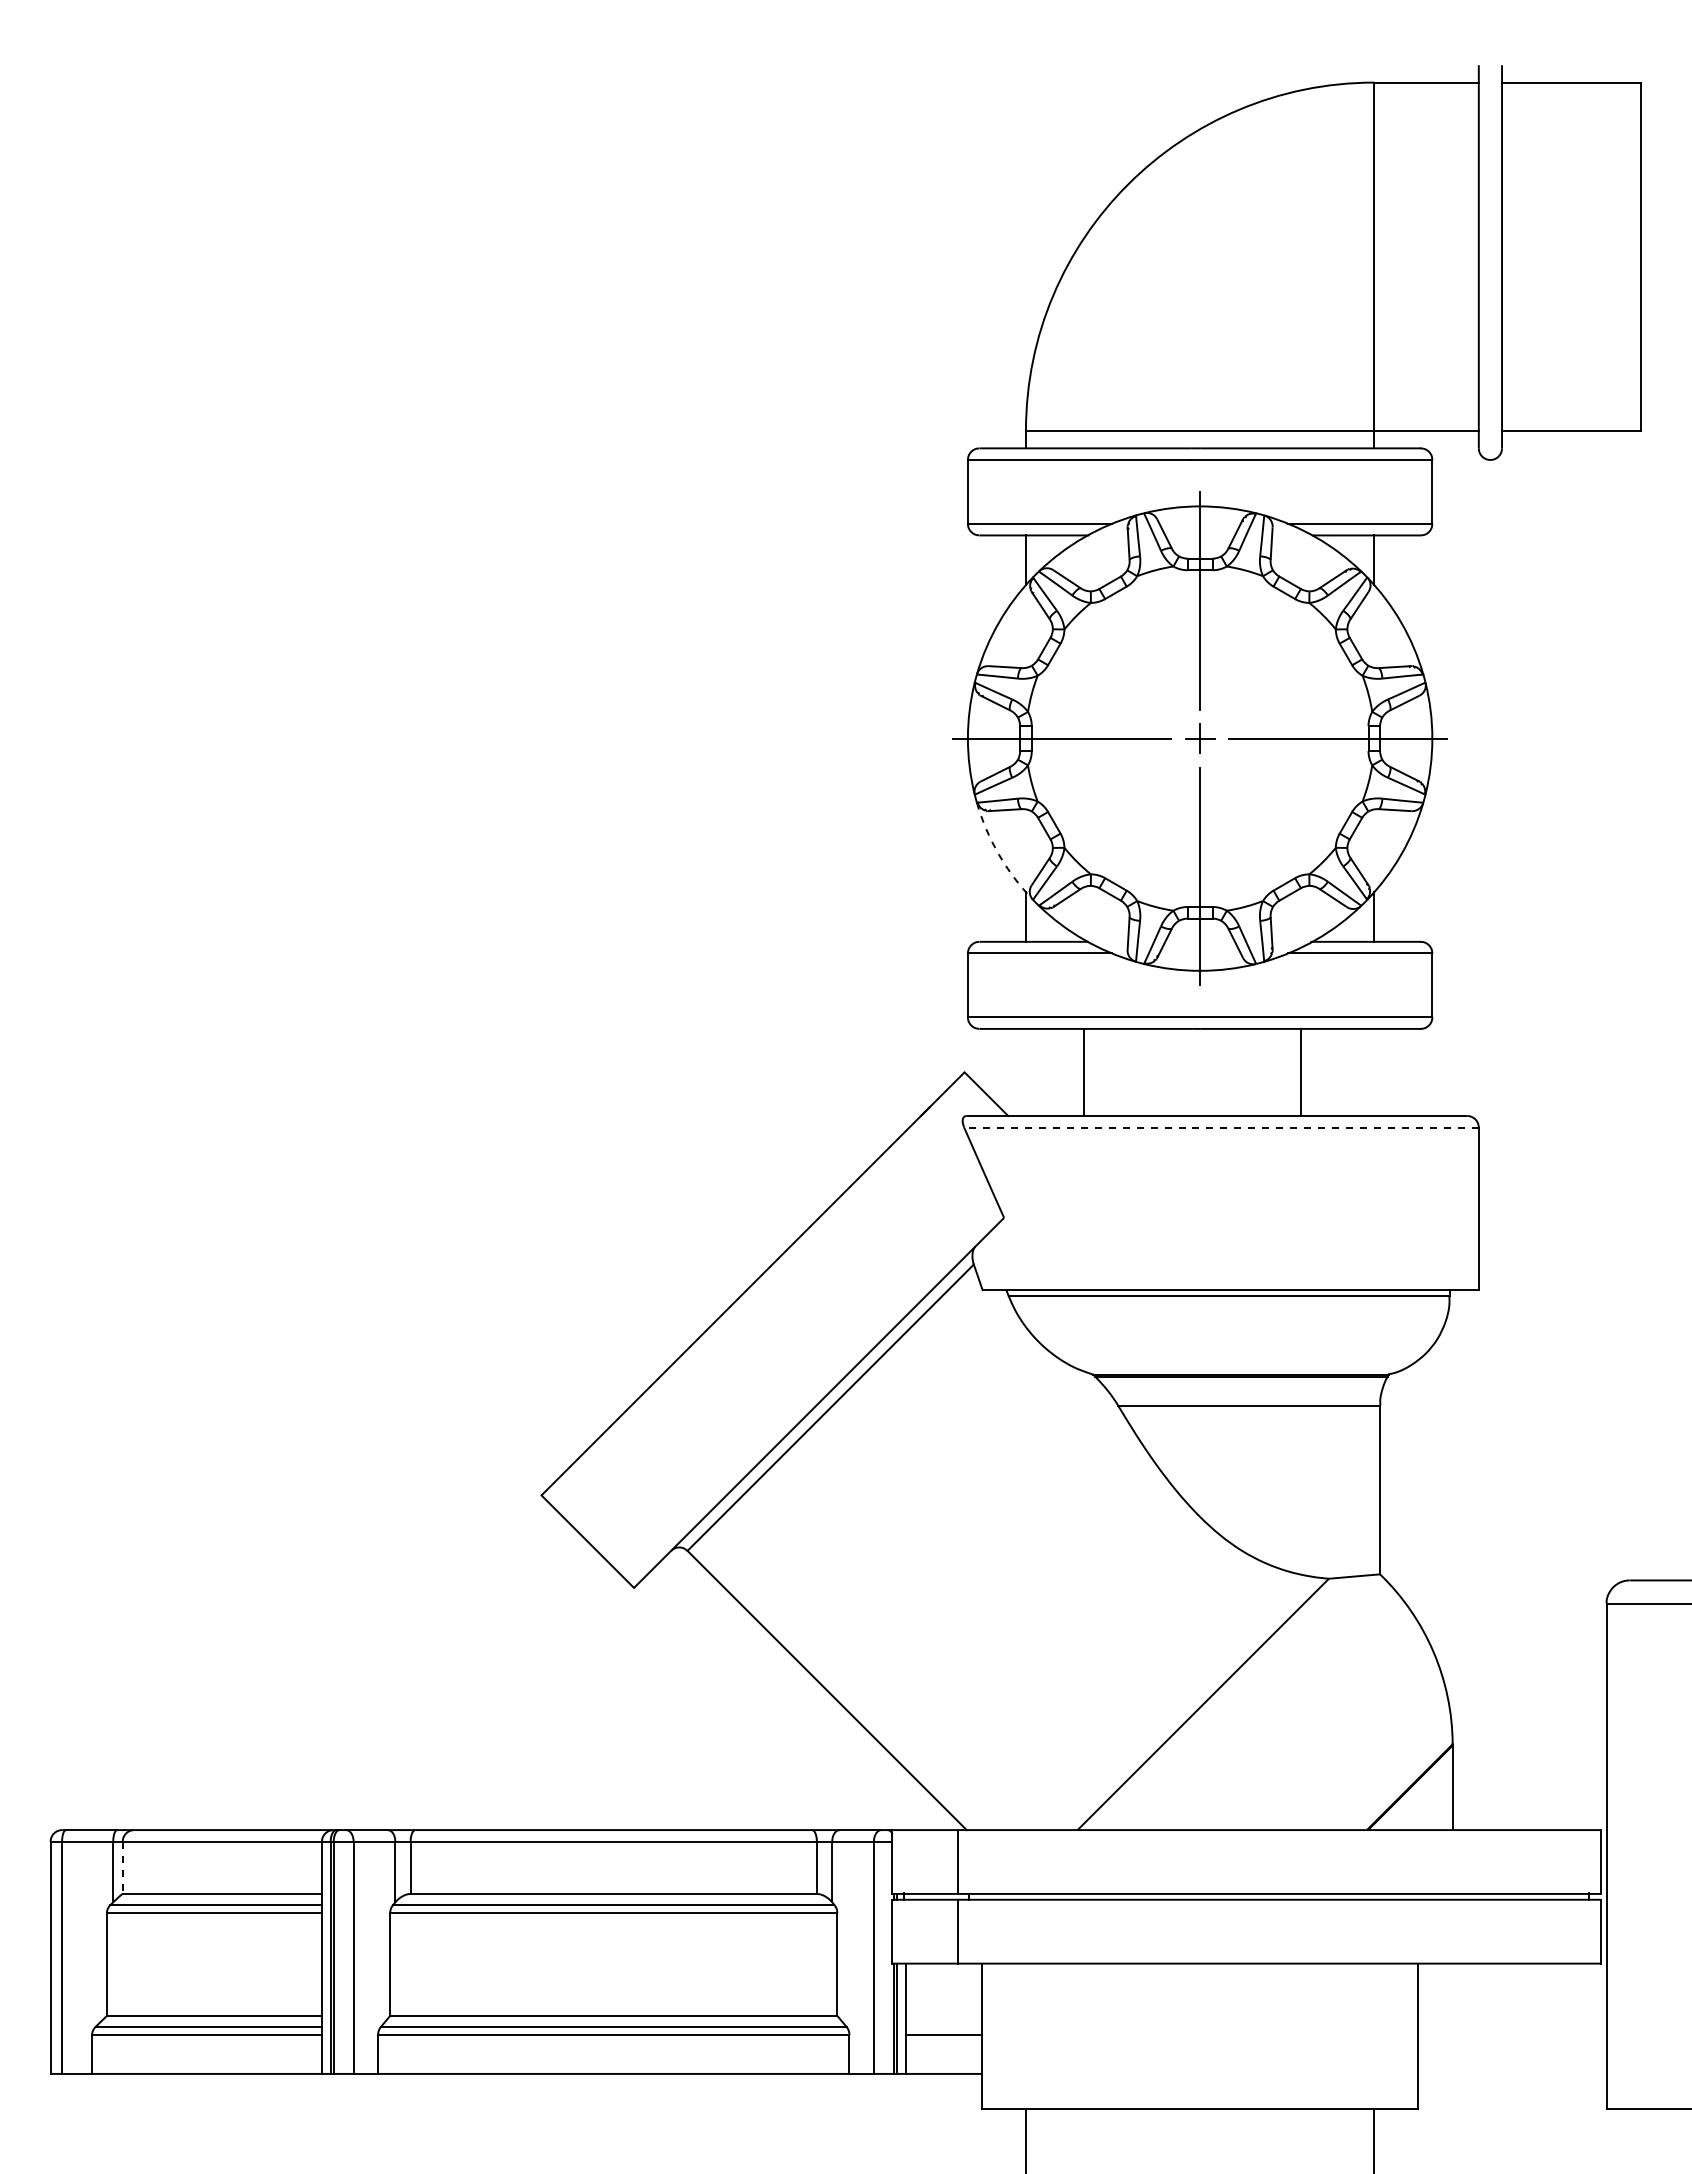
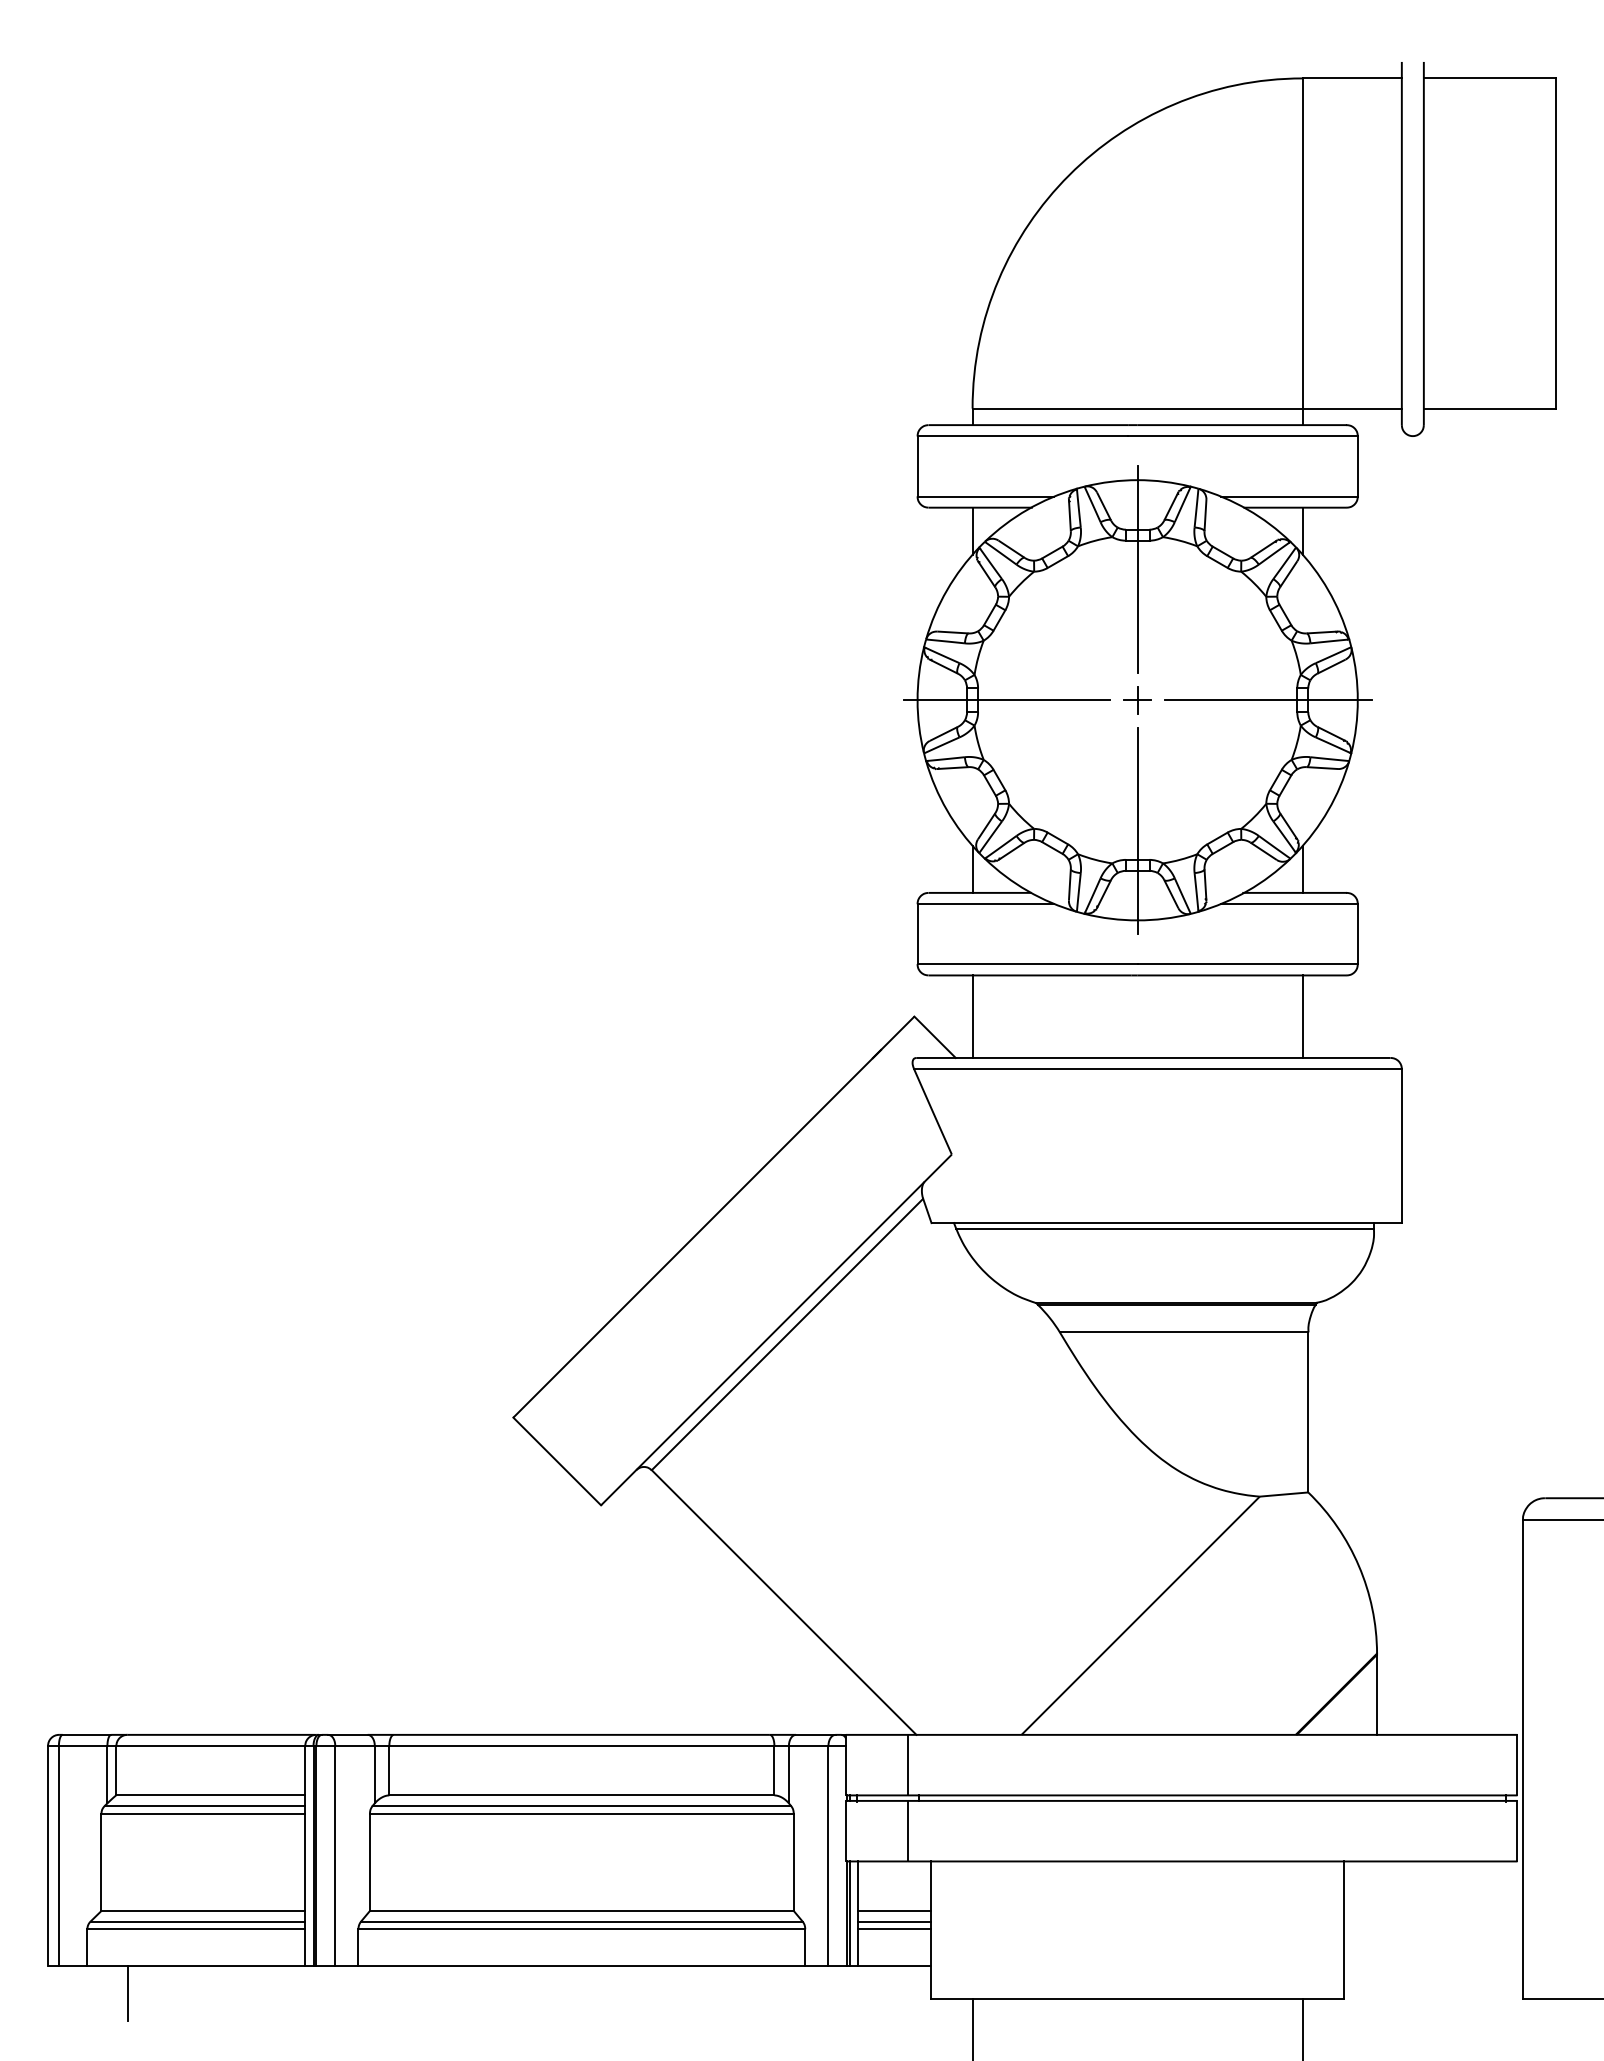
arc: (999, 854) -> (947, 810), dashed -> solid
line: (1083, 1072) -> (972, 1016), moved
line: (1301, 1072) -> (1302, 1016), moved
line: (1221, 1127) -> (1157, 1068), dashed -> solid
line: (122, 1868) -> (116, 1771), dashed -> solid
line: (943, 2015) -> (894, 1910), added
line: (943, 2026) -> (894, 1921), added
line: (134, 2102) -> (127, 1993), added

